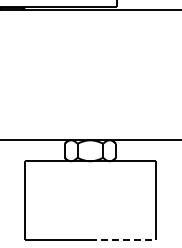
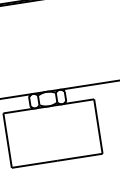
line: (123, 239) -> (80, 157), dashed -> solid

